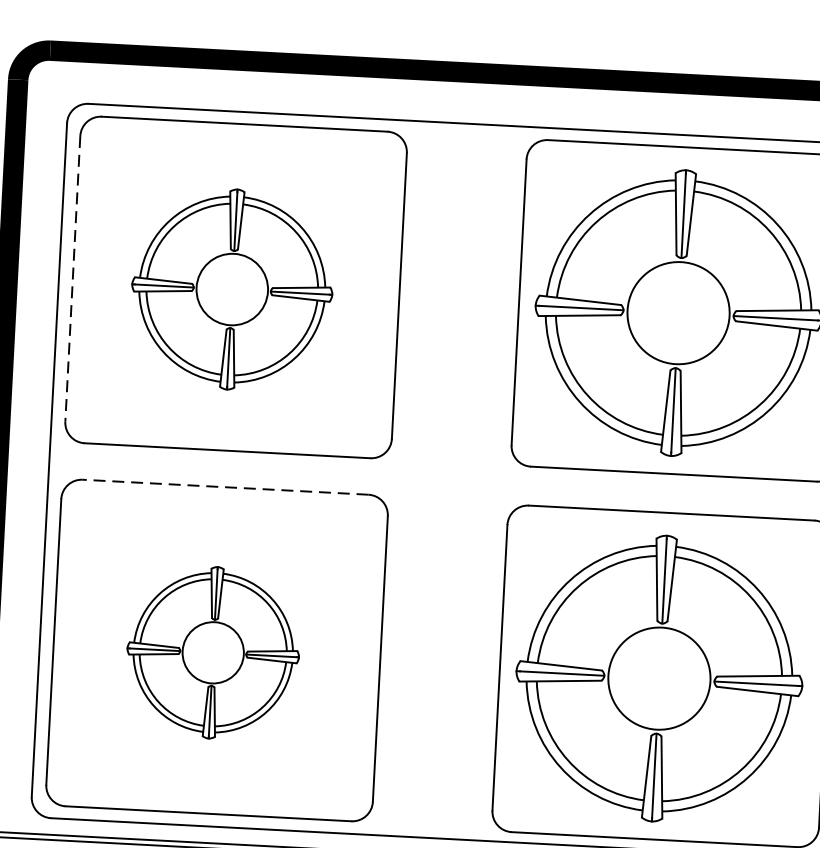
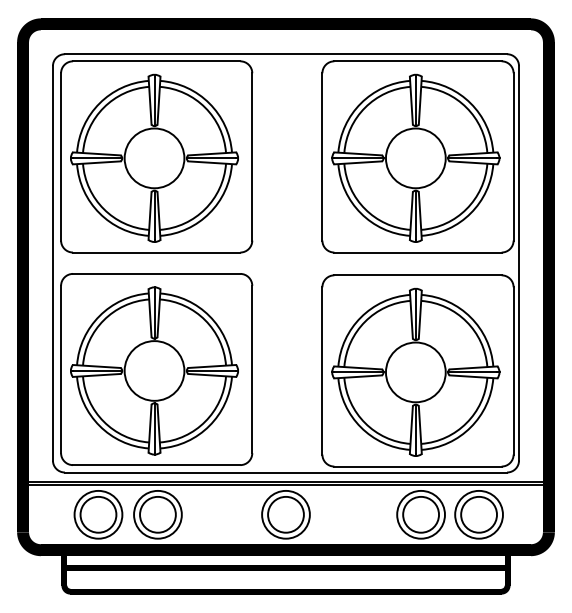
line: (73, 278) -> (61, 156), dashed -> solid
part: (232, 288) -> (154, 157), size x1.43
line: (225, 486) -> (156, 273), dashed -> solid
part: (213, 651) -> (154, 370), size x1.67

